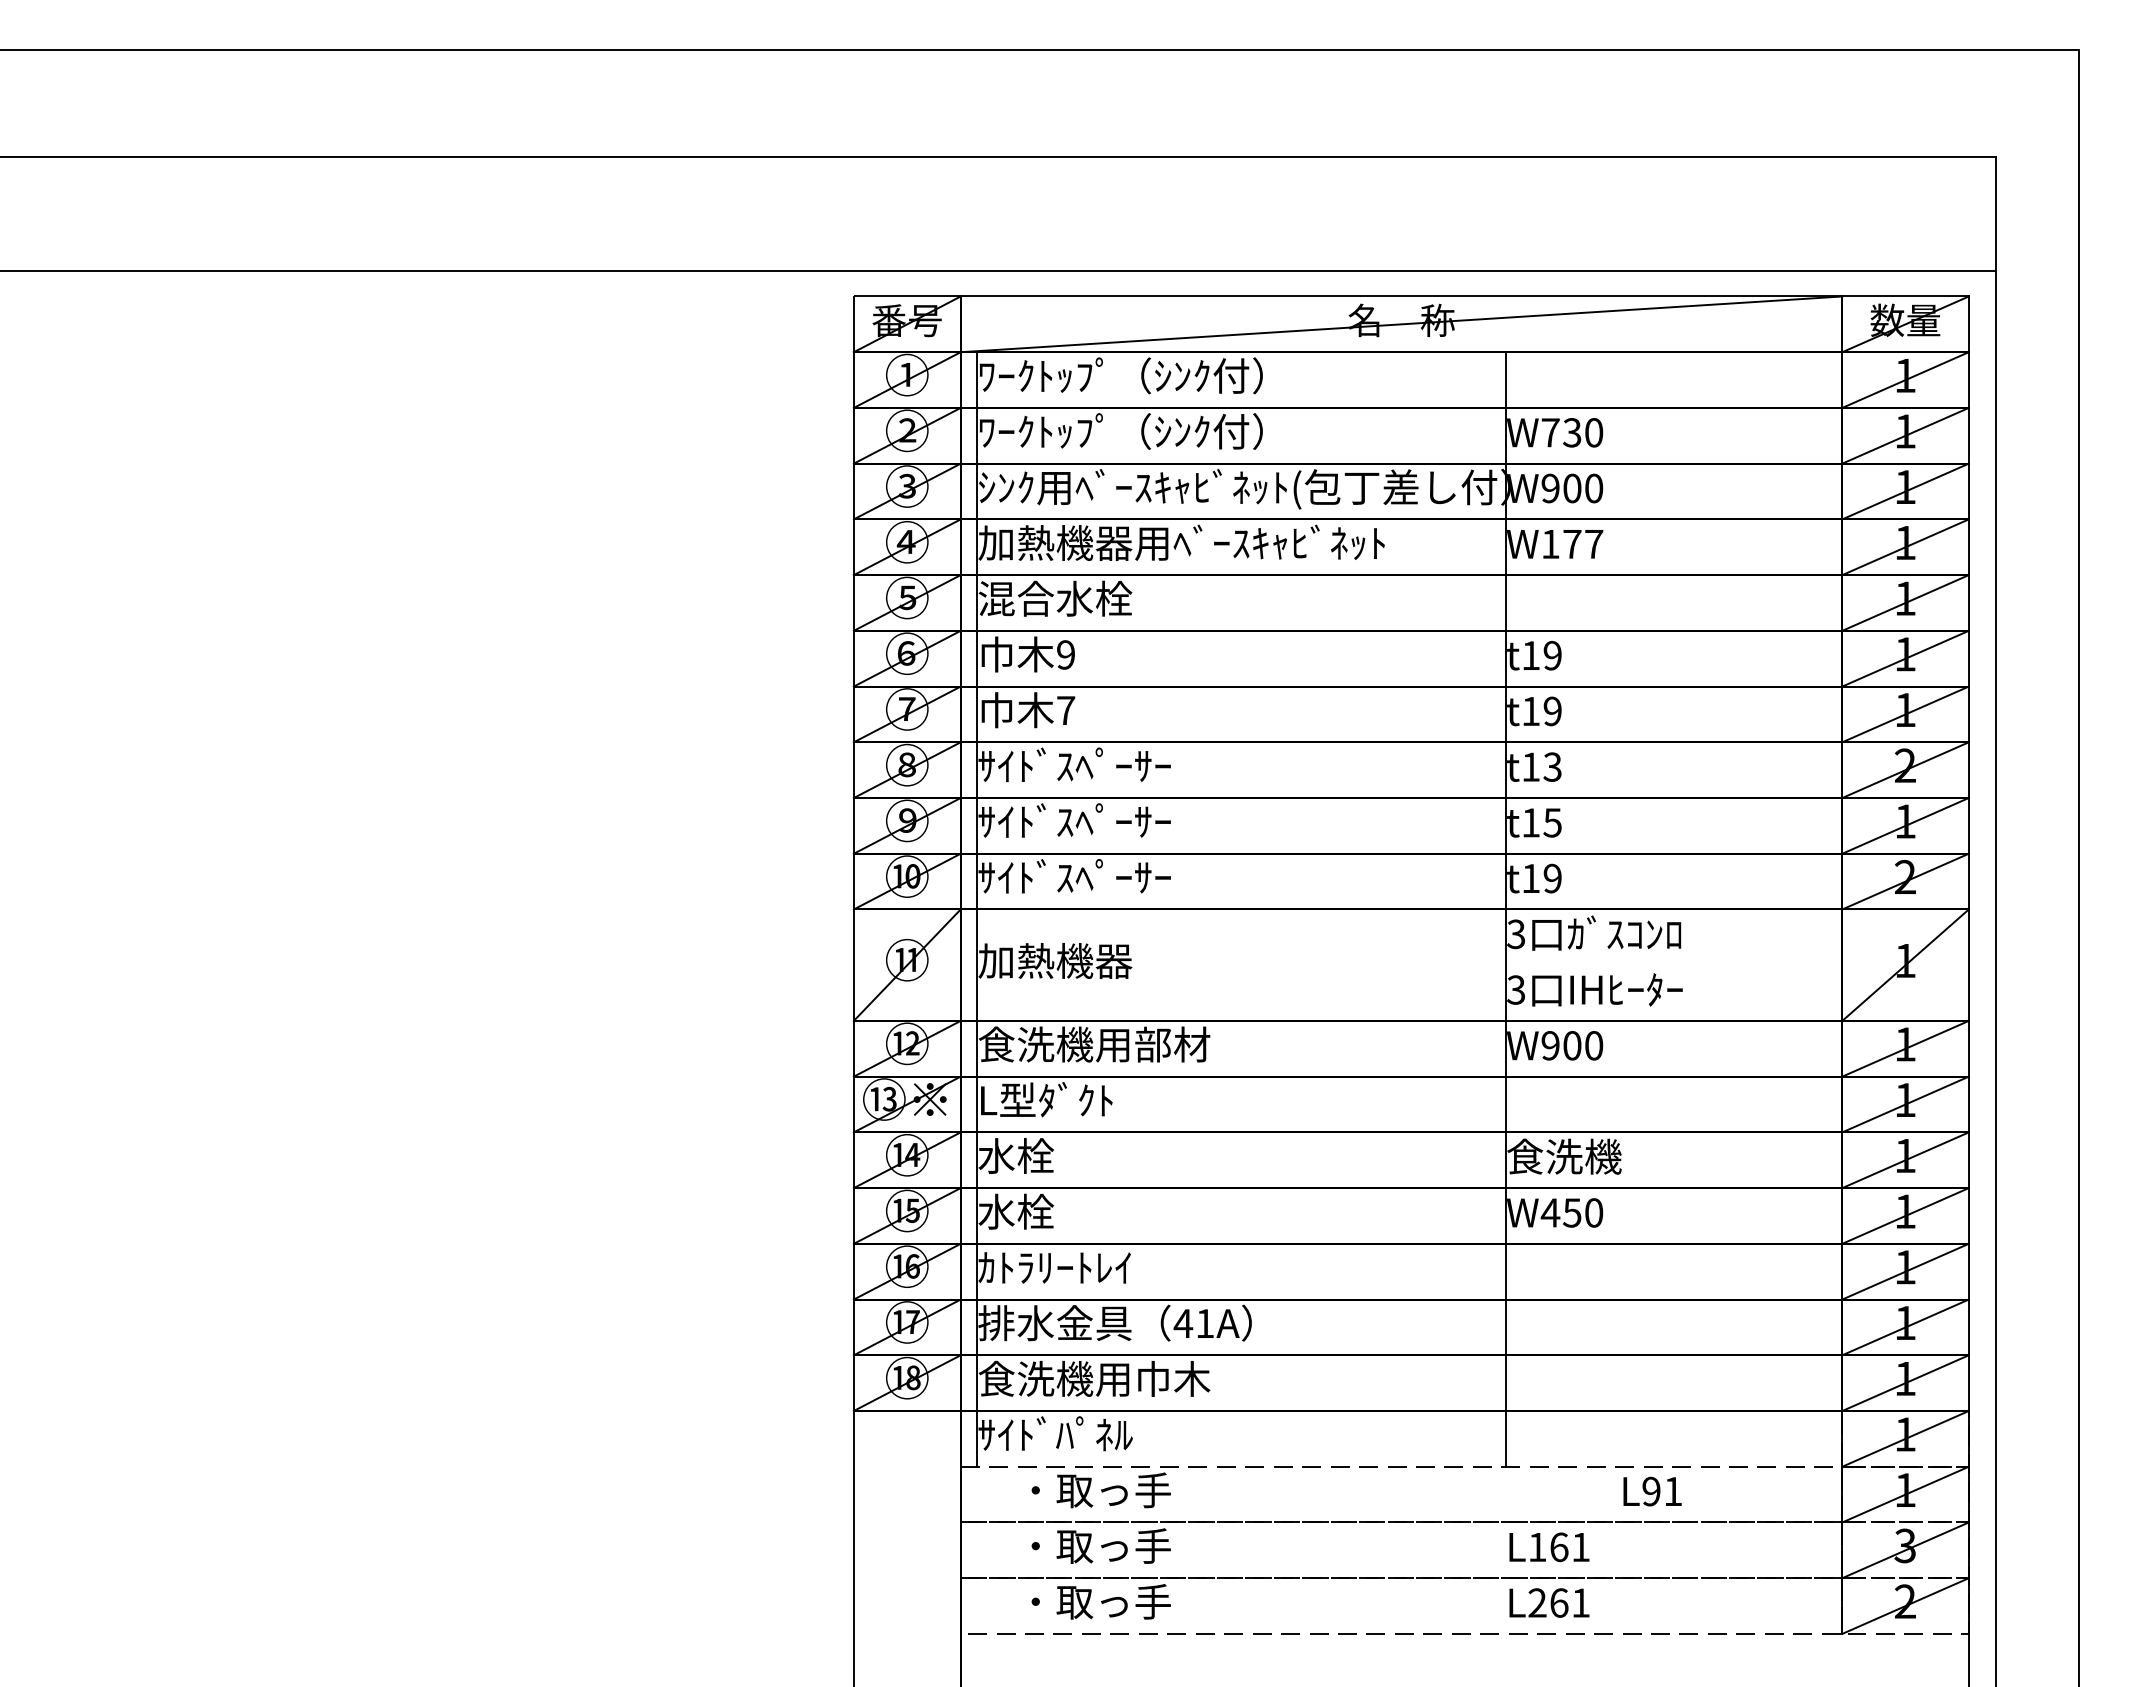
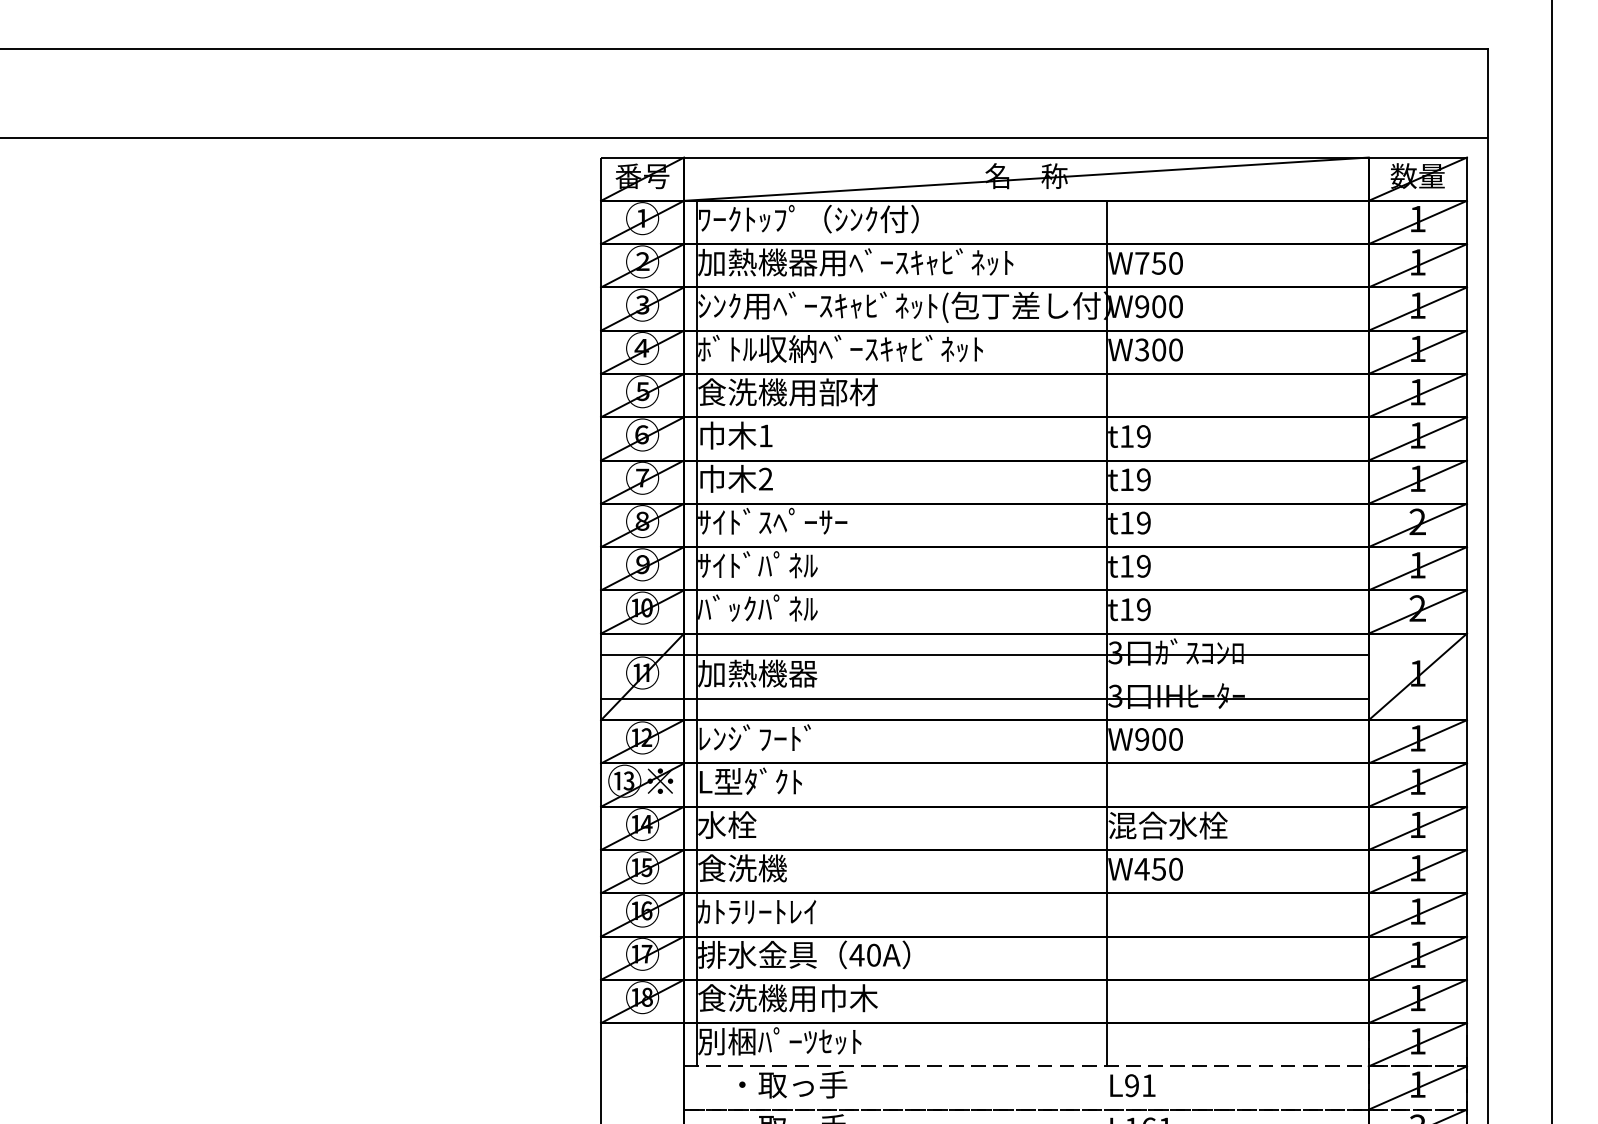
text: (1181, 431) -> (855, 262), ﾜｰｸﾄｯﾌﾟ（ｼﾝｸ付） -> 加熱機器用ﾍﾞｰｽｷｬﾋﾞﾈｯﾄ
text: (1572, 432) -> (1159, 263), W730 -> W750
text: (1181, 542) -> (855, 348), 加熱機器用ﾍﾞｰｽｷｬﾋﾞﾈｯﾄ -> ﾎﾞﾄﾙ収納ﾍﾞｰｽｷｬﾋﾞﾈｯﾄ
text: (1572, 544) -> (1159, 350), W177 -> W300
text: (1094, 598) -> (787, 392), 混合水栓 -> 食洗機用部材
text: (1065, 654) -> (765, 435), 9 -> 1
text: (1066, 709) -> (766, 478), 7 -> 2
text: (1552, 766) -> (1143, 522), t13 -> t19
text: (1113, 820) -> (802, 564), ｻｲﾄﾞｽﾍﾟｰｻｰ -> ｻｲﾄﾞﾊﾟﾈﾙ
text: (1552, 822) -> (1143, 566), t15 -> t19
text: (1074, 876) -> (772, 608), ｻｲﾄﾞｽﾍﾟｰｻｰ -> ﾊﾞｯｸﾊﾟﾈﾙ
line: (1347, 937) -> (984, 655), added
line: (1347, 993) -> (984, 698), added
text: (1094, 1044) -> (787, 738), 食洗機用部材 -> ﾚﾝｼﾞﾌｰﾄﾞ
text: (1583, 1156) -> (1167, 825), 食洗機 -> 混合水栓
text: (1035, 1211) -> (742, 868), 水栓 -> 食洗機
text: (1205, 1323) -> (874, 955), 41A -> 40A
text: (1083, 1434) -> (779, 1041), ｻｲﾄﾞﾊﾟﾈﾙ -> 別梱ﾊﾟｰﾂｾｯﾄ
text: (1652, 1491) -> (1132, 1085), moved

